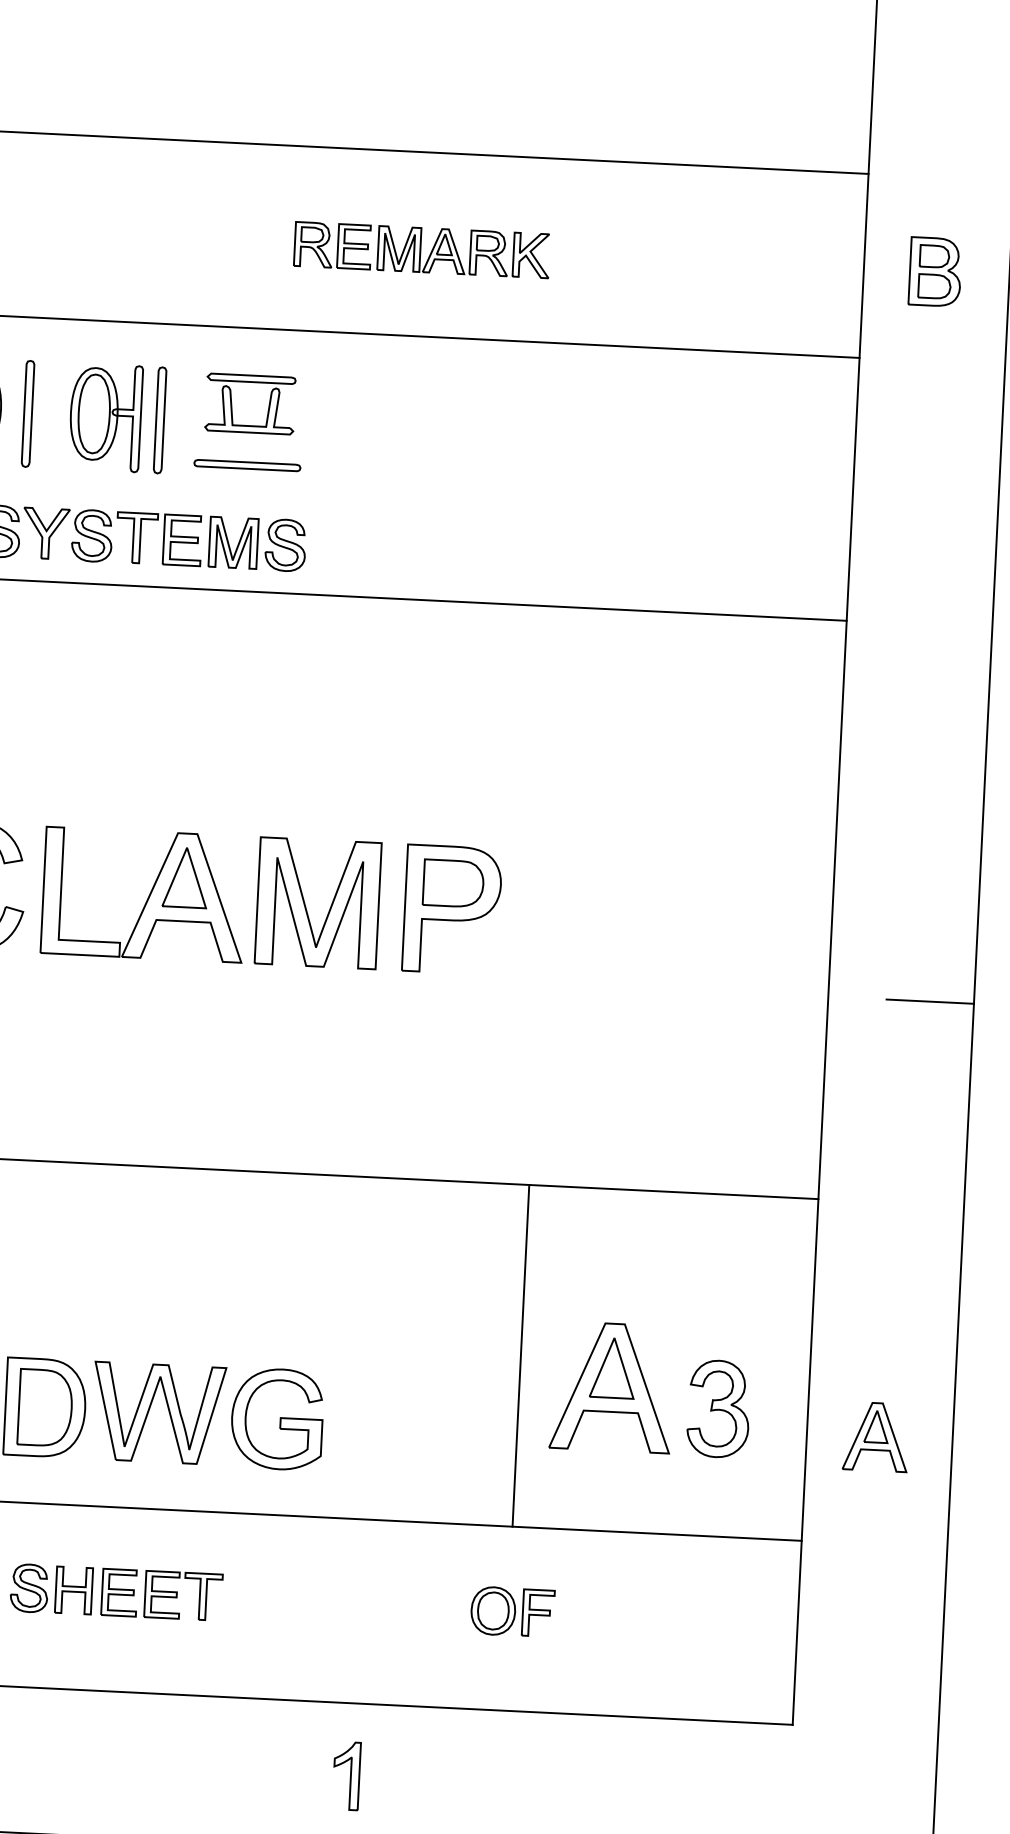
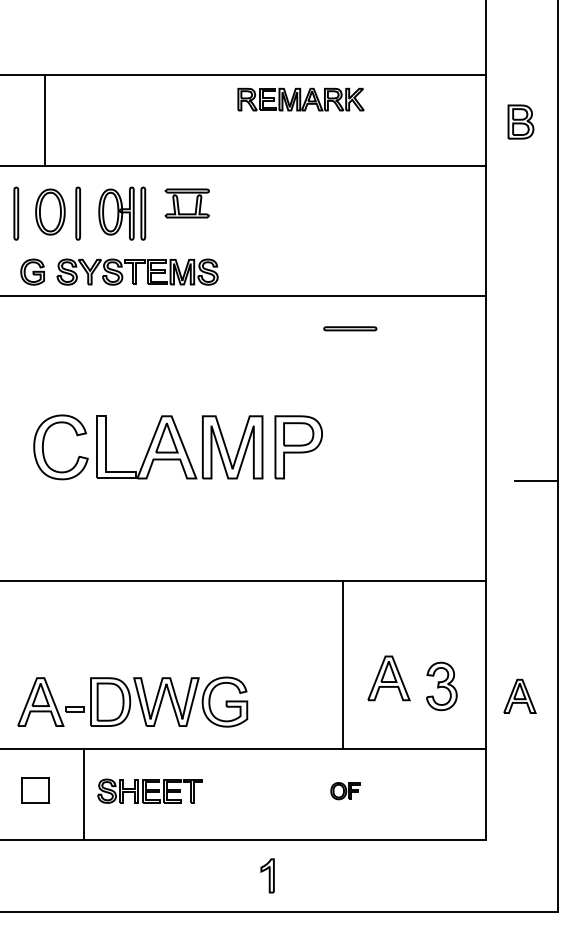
part: (421, 249) -> (300, 99), moved
part: (247, 464) -> (350, 328), moved
part: (611, 1387) -> (388, 678), size x0.7
part: (513, 1610) -> (345, 790), size x0.7

